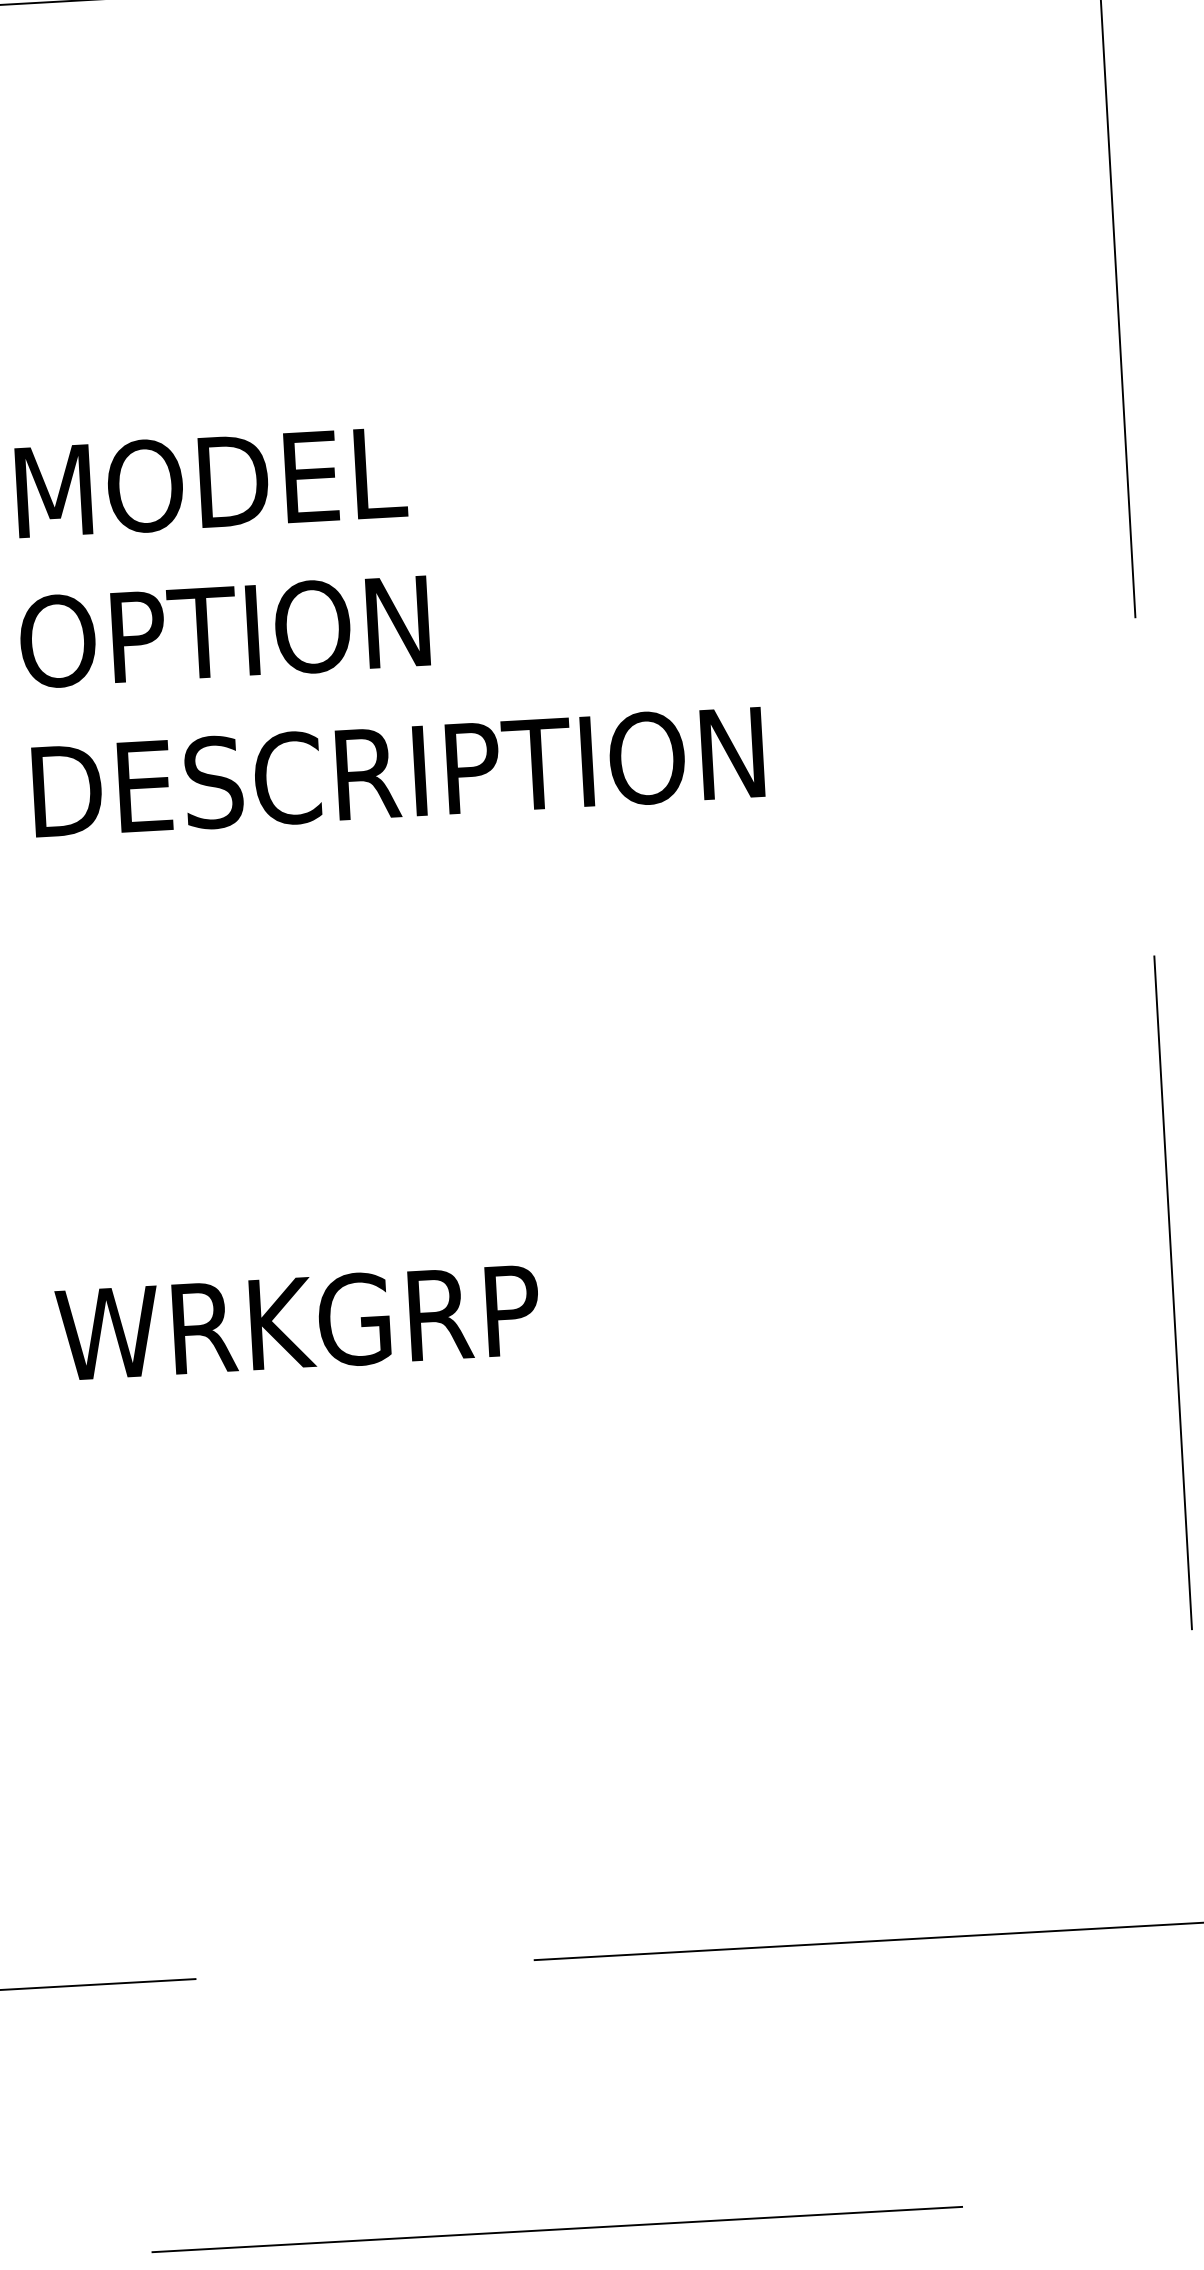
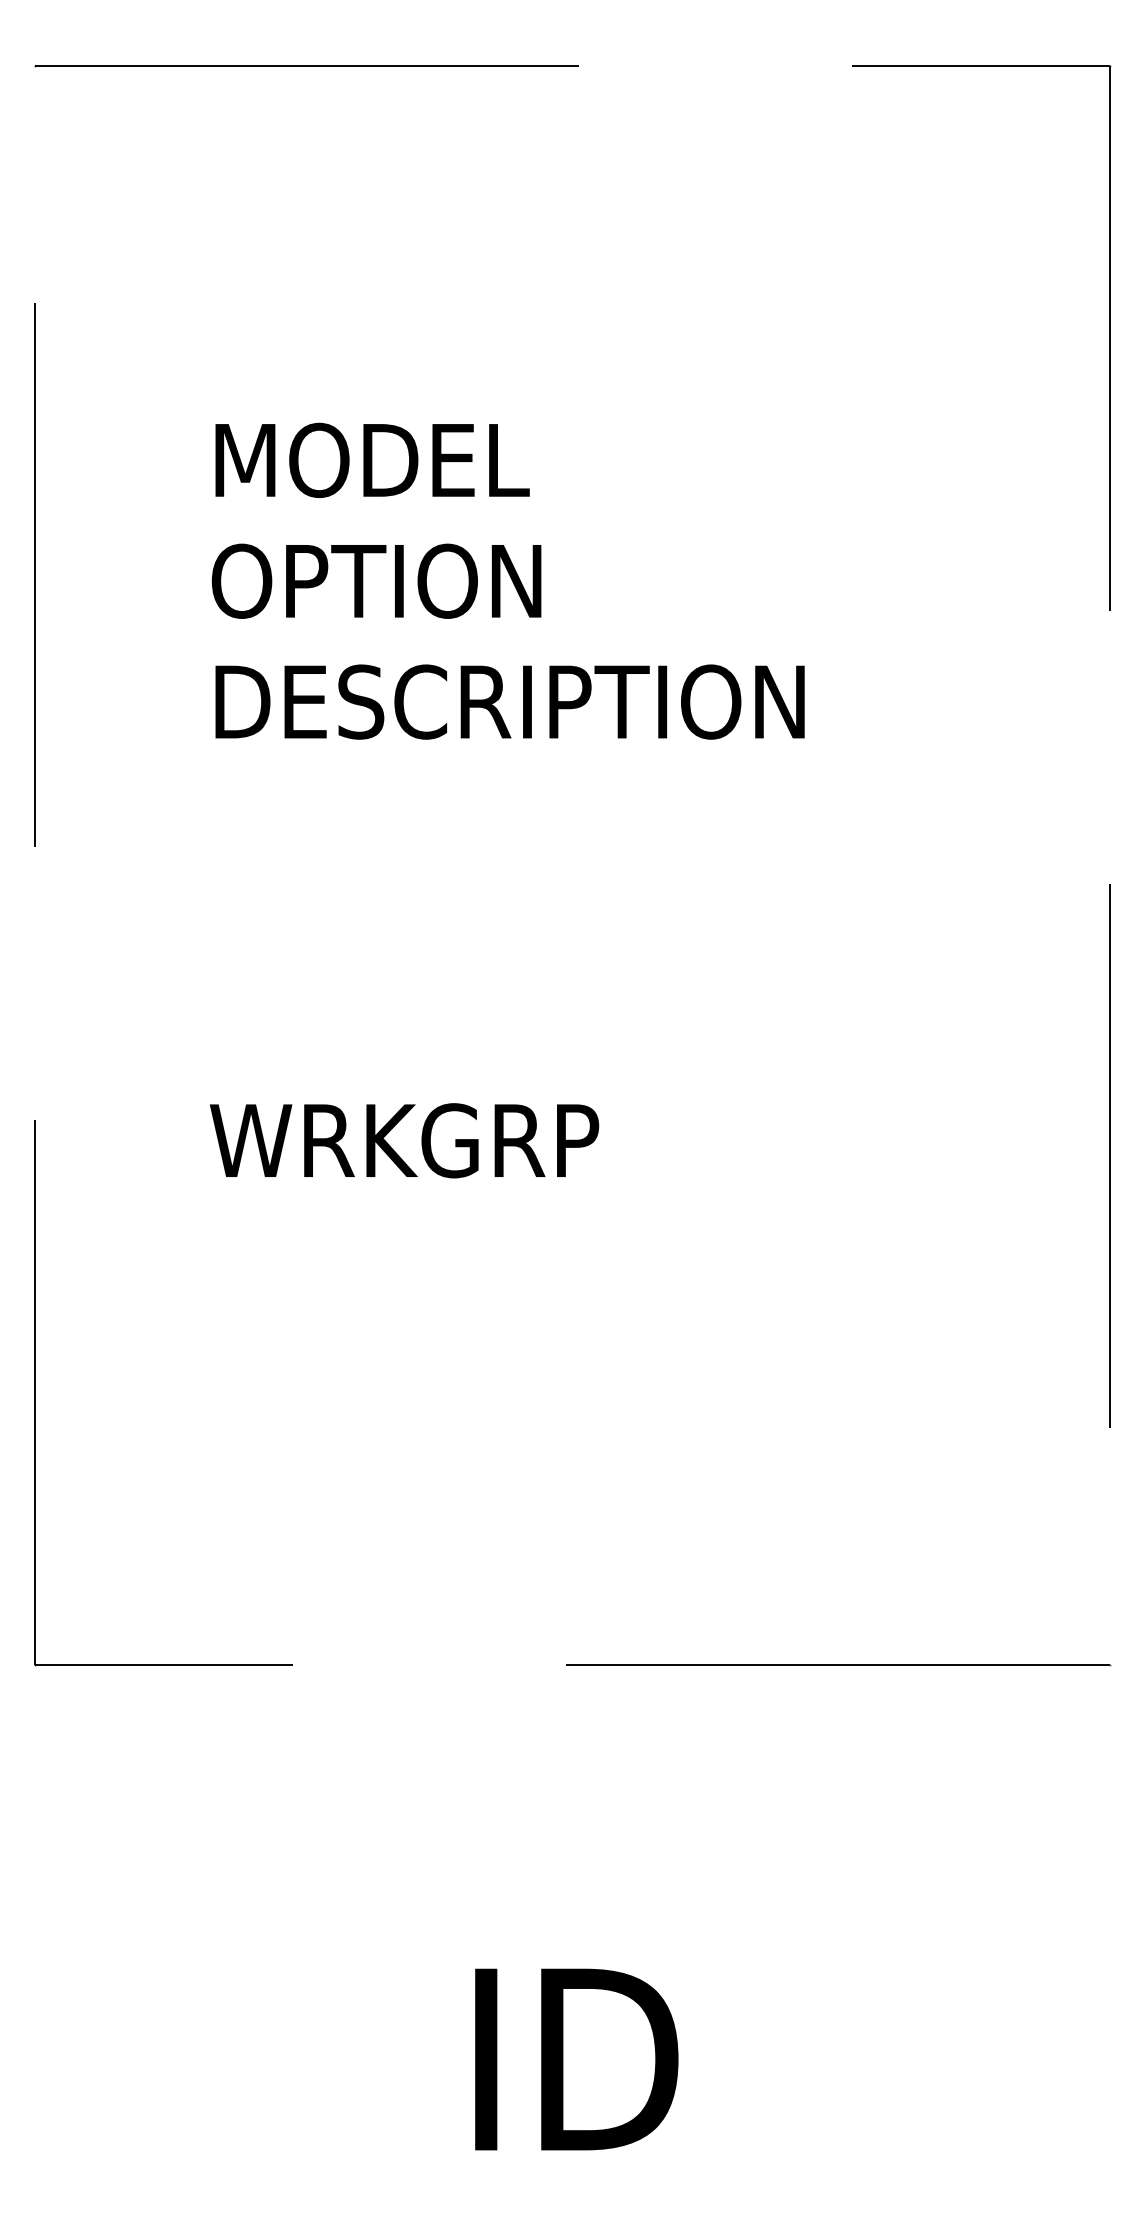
line: (557, 2229) -> (572, 1882), removed

